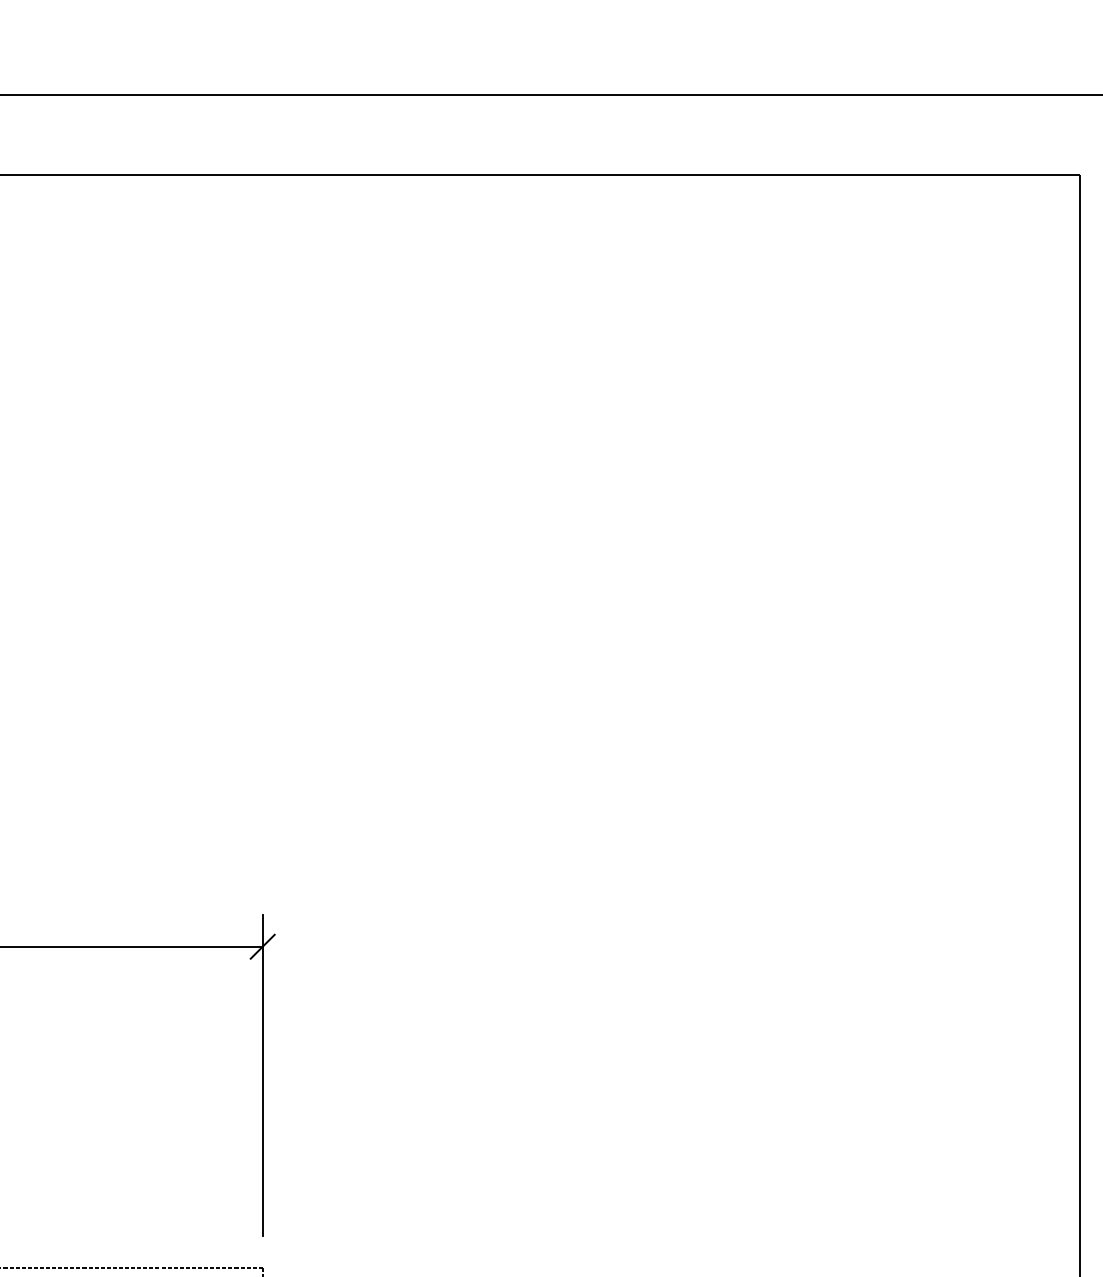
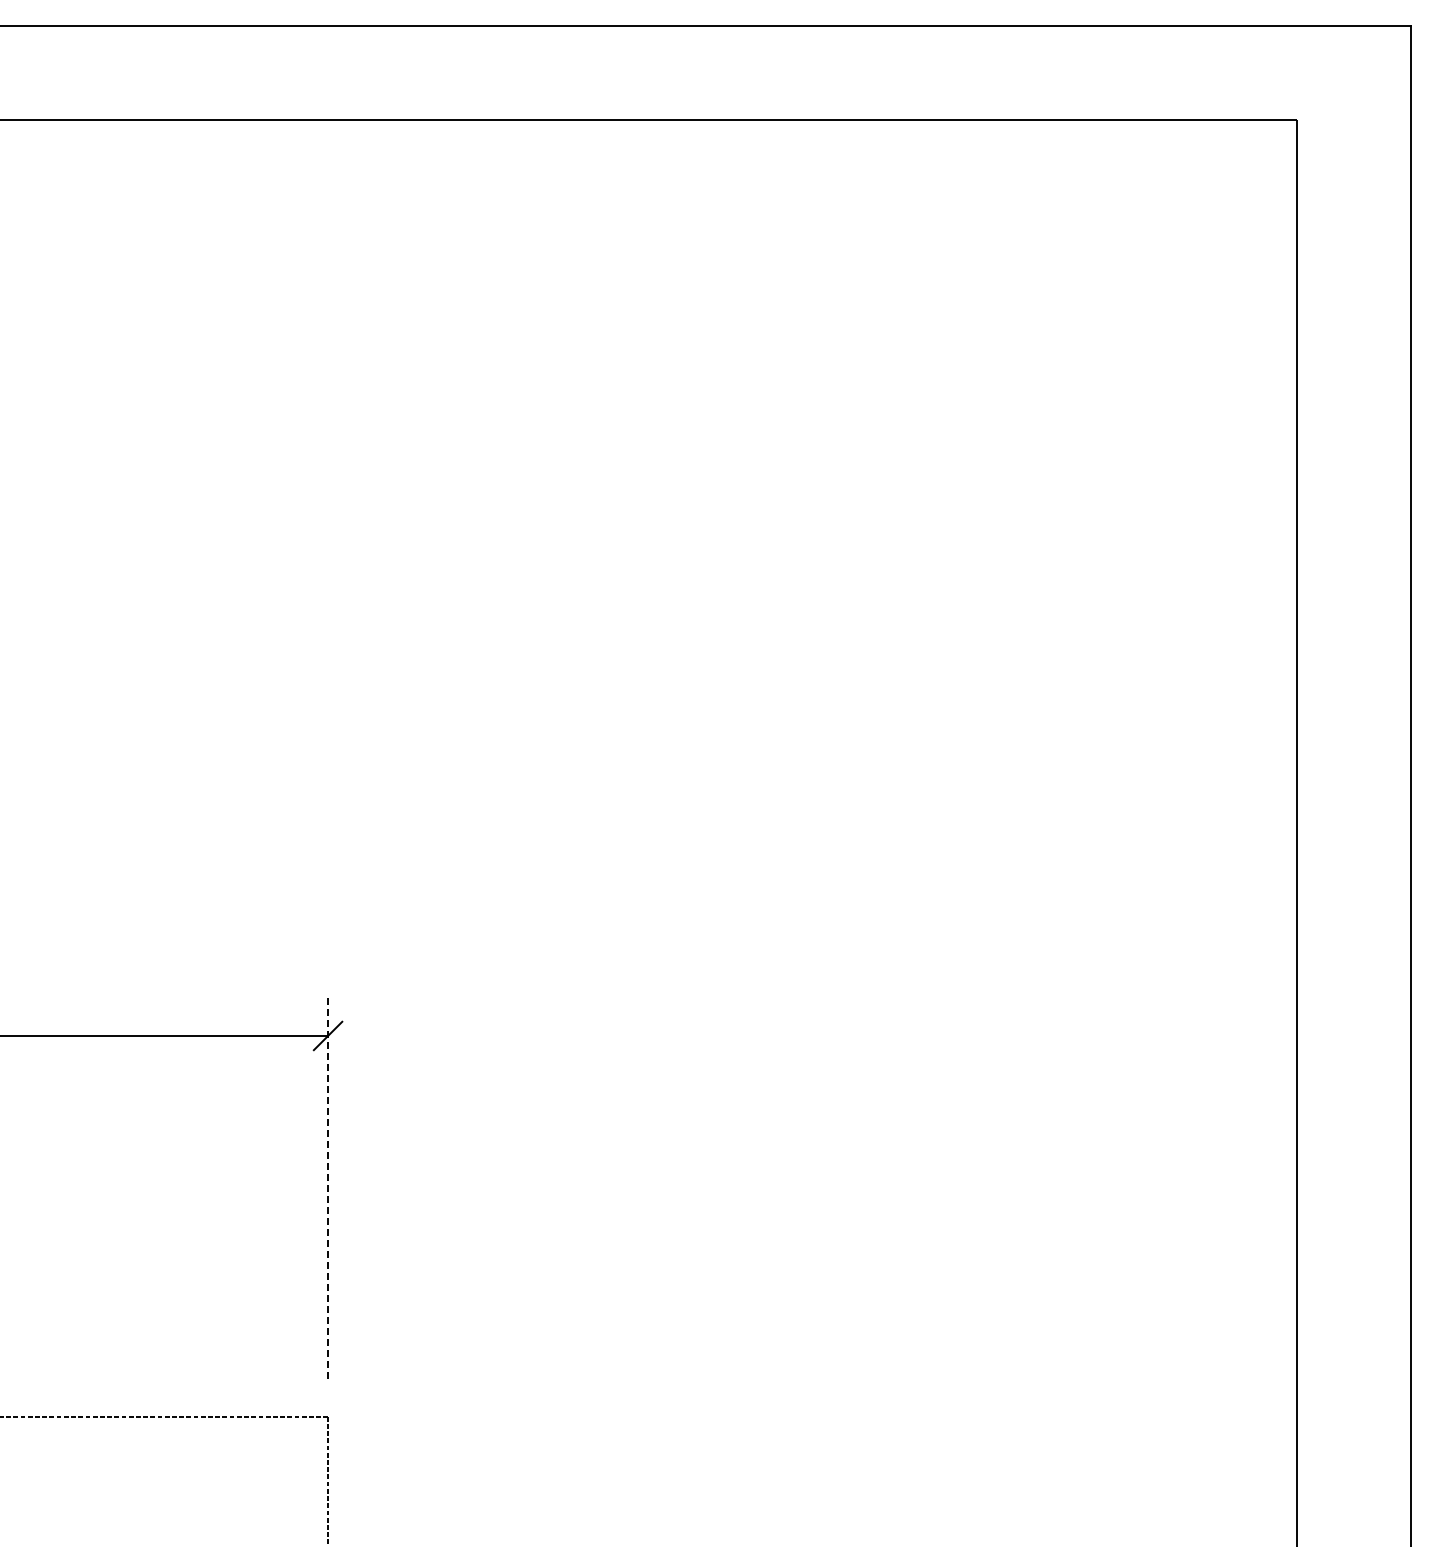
line: (263, 1075) -> (328, 1188), solid -> dashed

